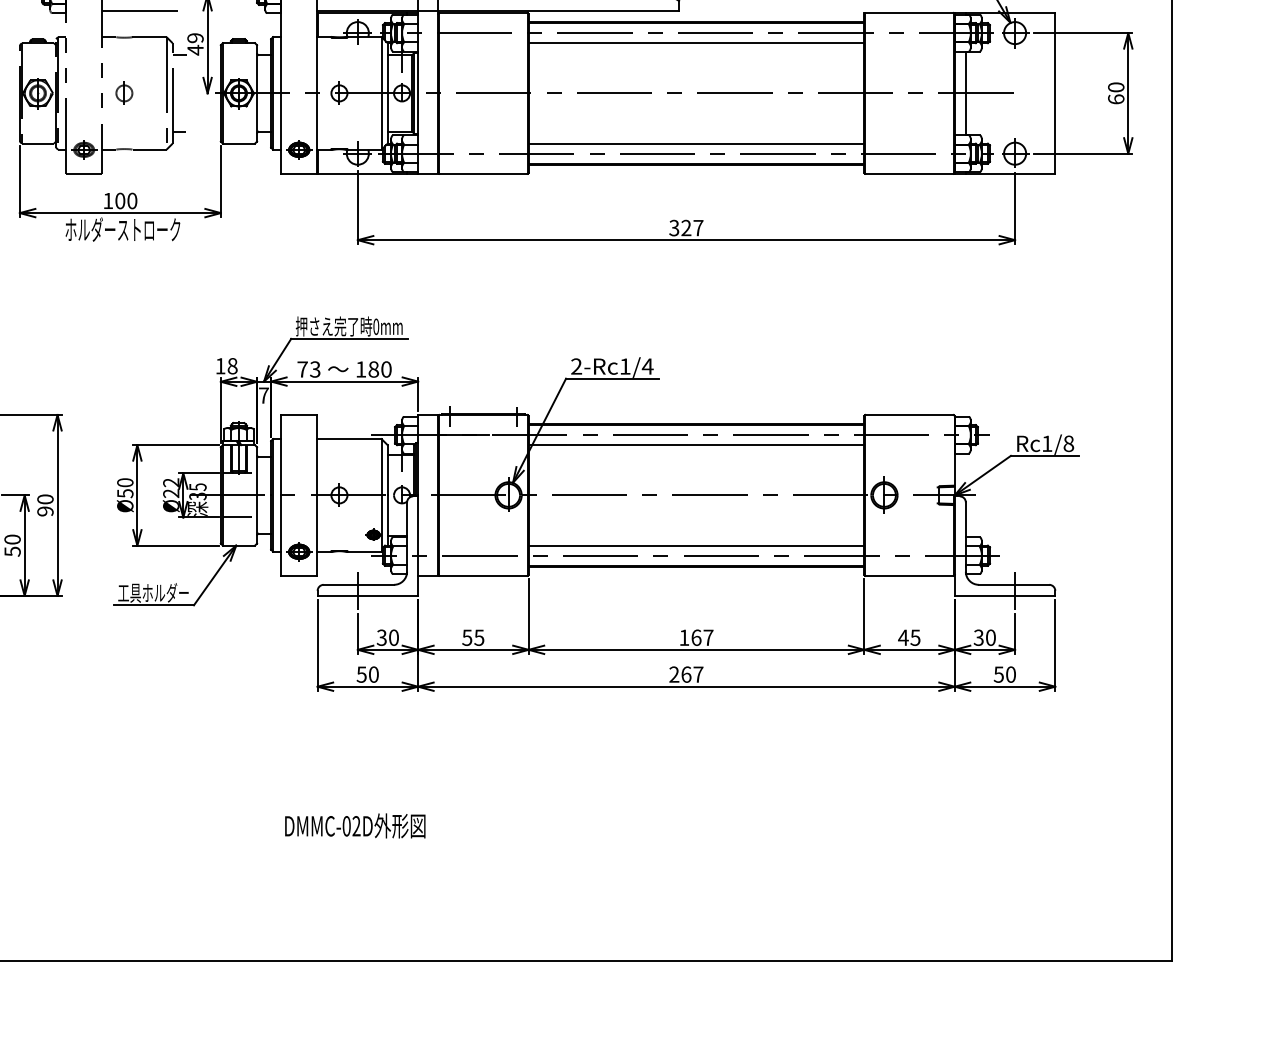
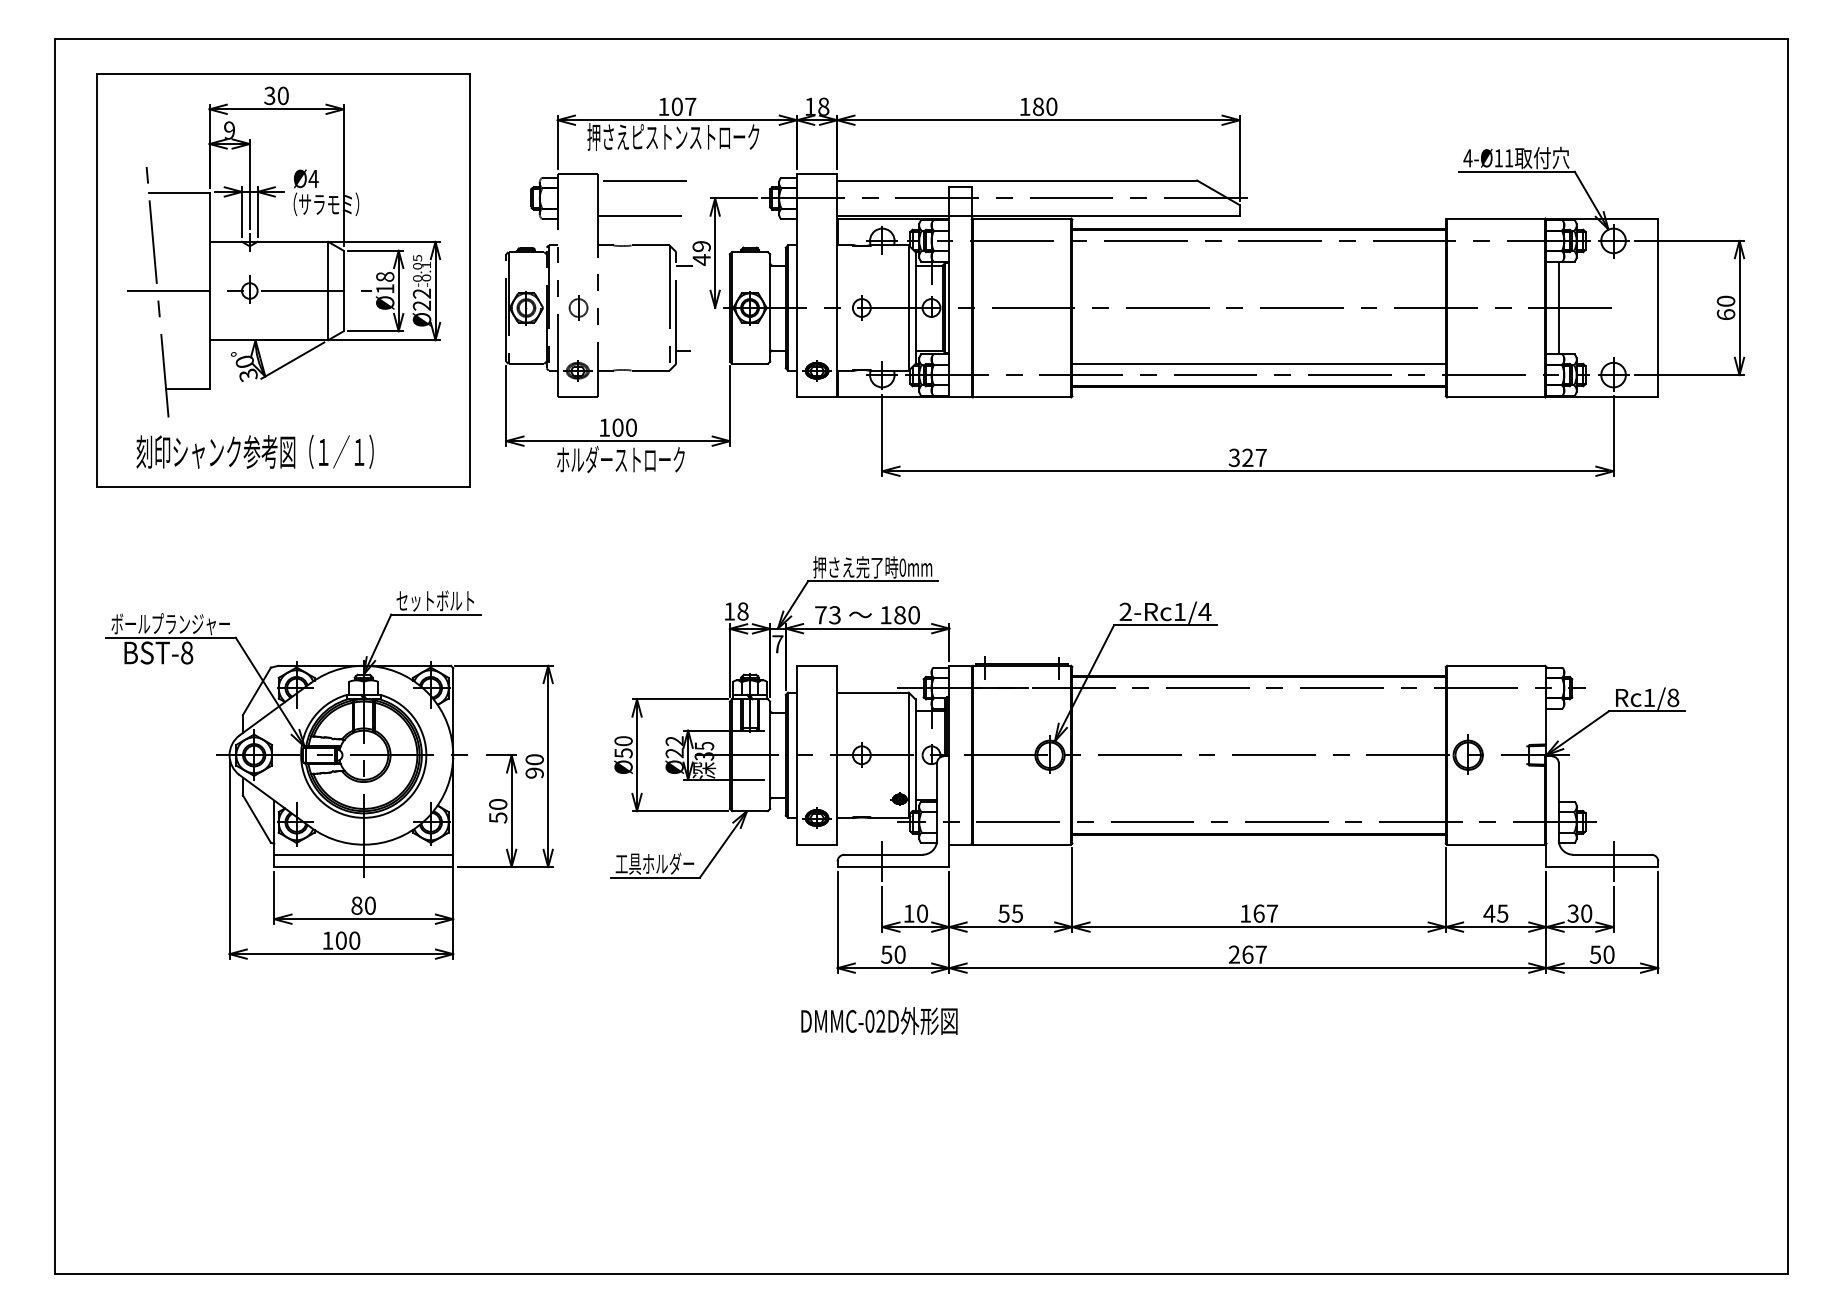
line: (695, 43) -> (1258, 252), removed
part: (124, 92) -> (578, 307), moved
line: (695, 445) -> (1258, 699), removed
line: (695, 545) -> (1258, 811), removed
text: (381, 637) -> (908, 913), 30 -> 10
text: (355, 825) -> (879, 1020), moved

